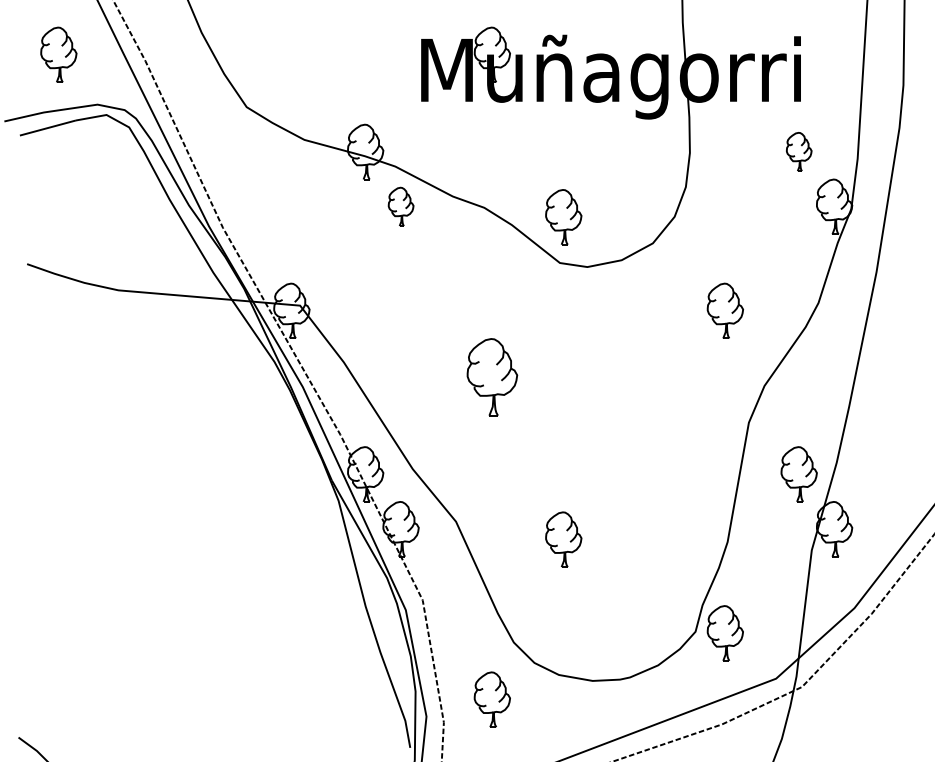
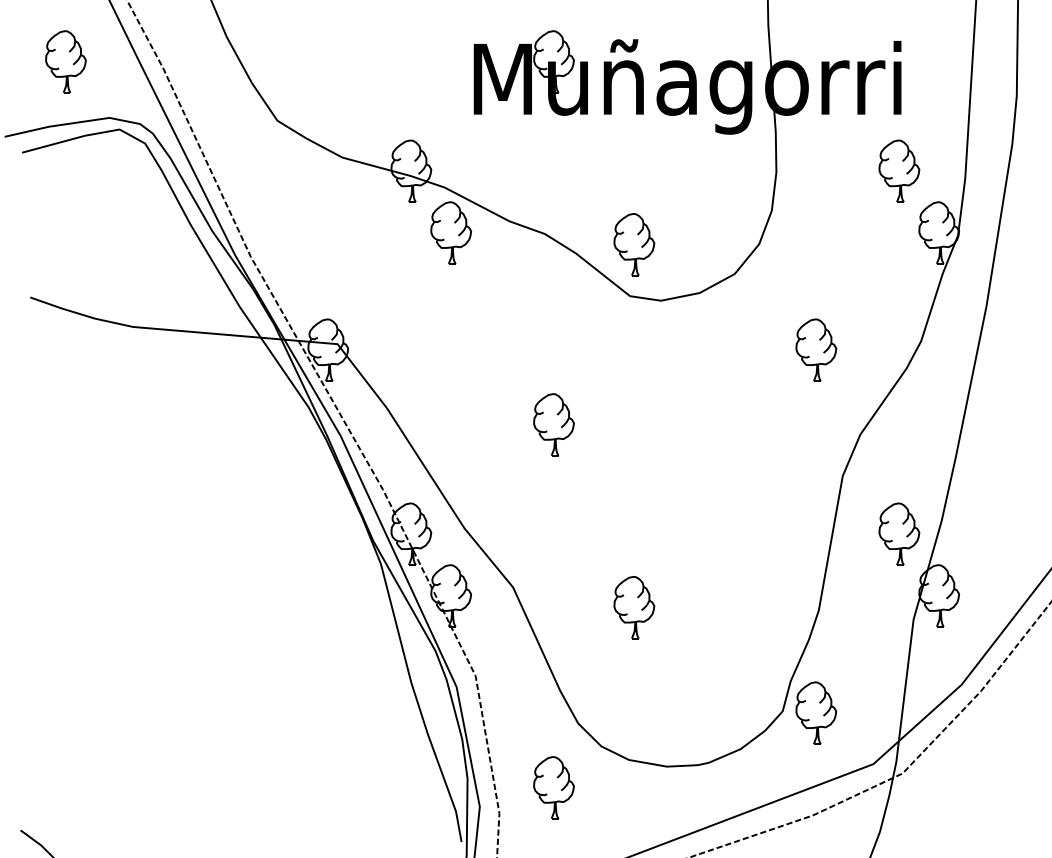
part: (799, 151) -> (899, 170), size x1.43
part: (401, 206) -> (451, 232), size x1.43
part: (491, 377) -> (553, 424), size x0.71

